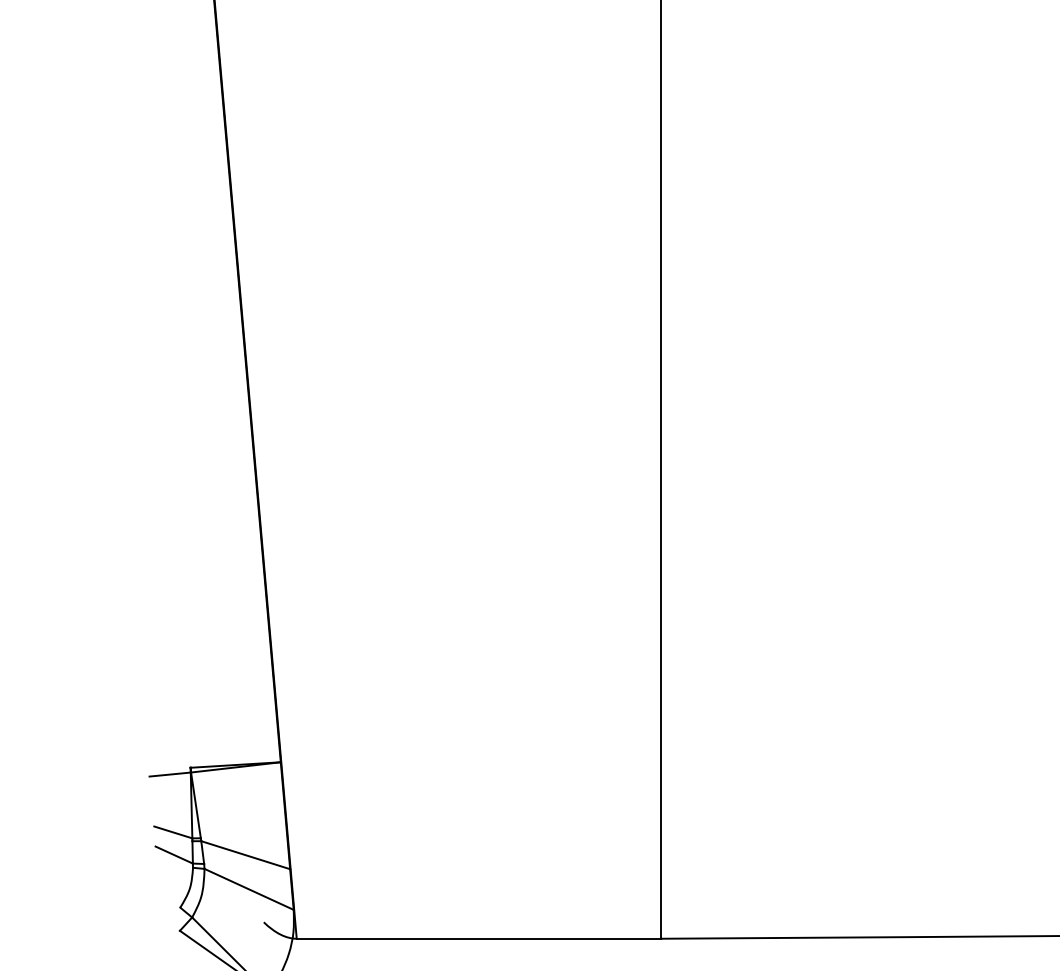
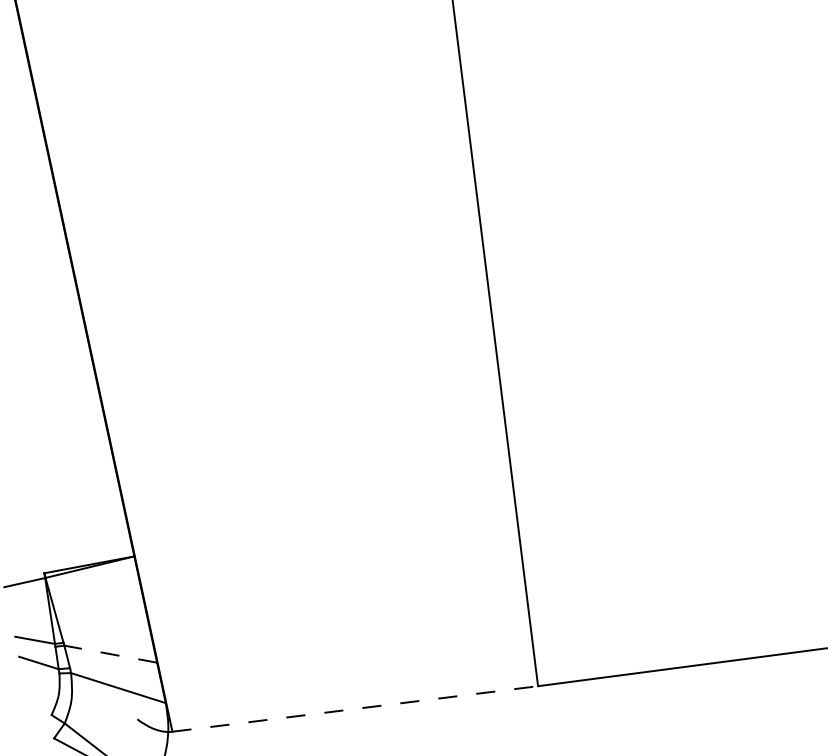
line: (245, 855) -> (110, 654), solid -> dashed
line: (478, 938) -> (355, 708), solid -> dashed

